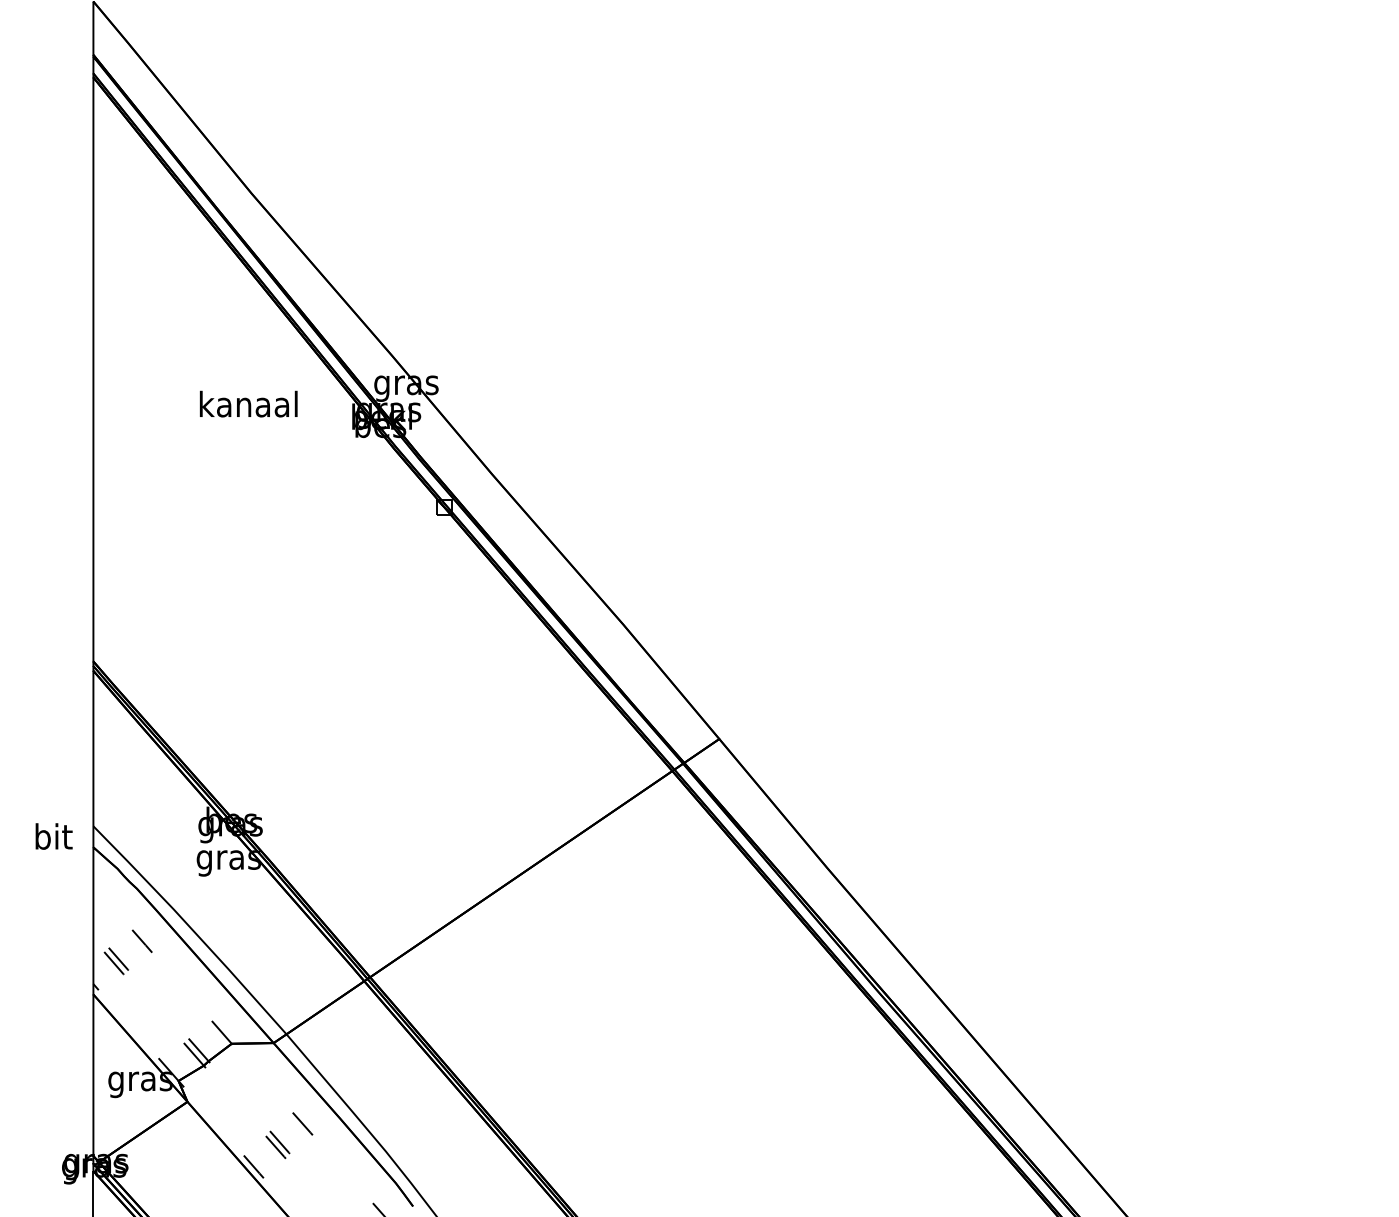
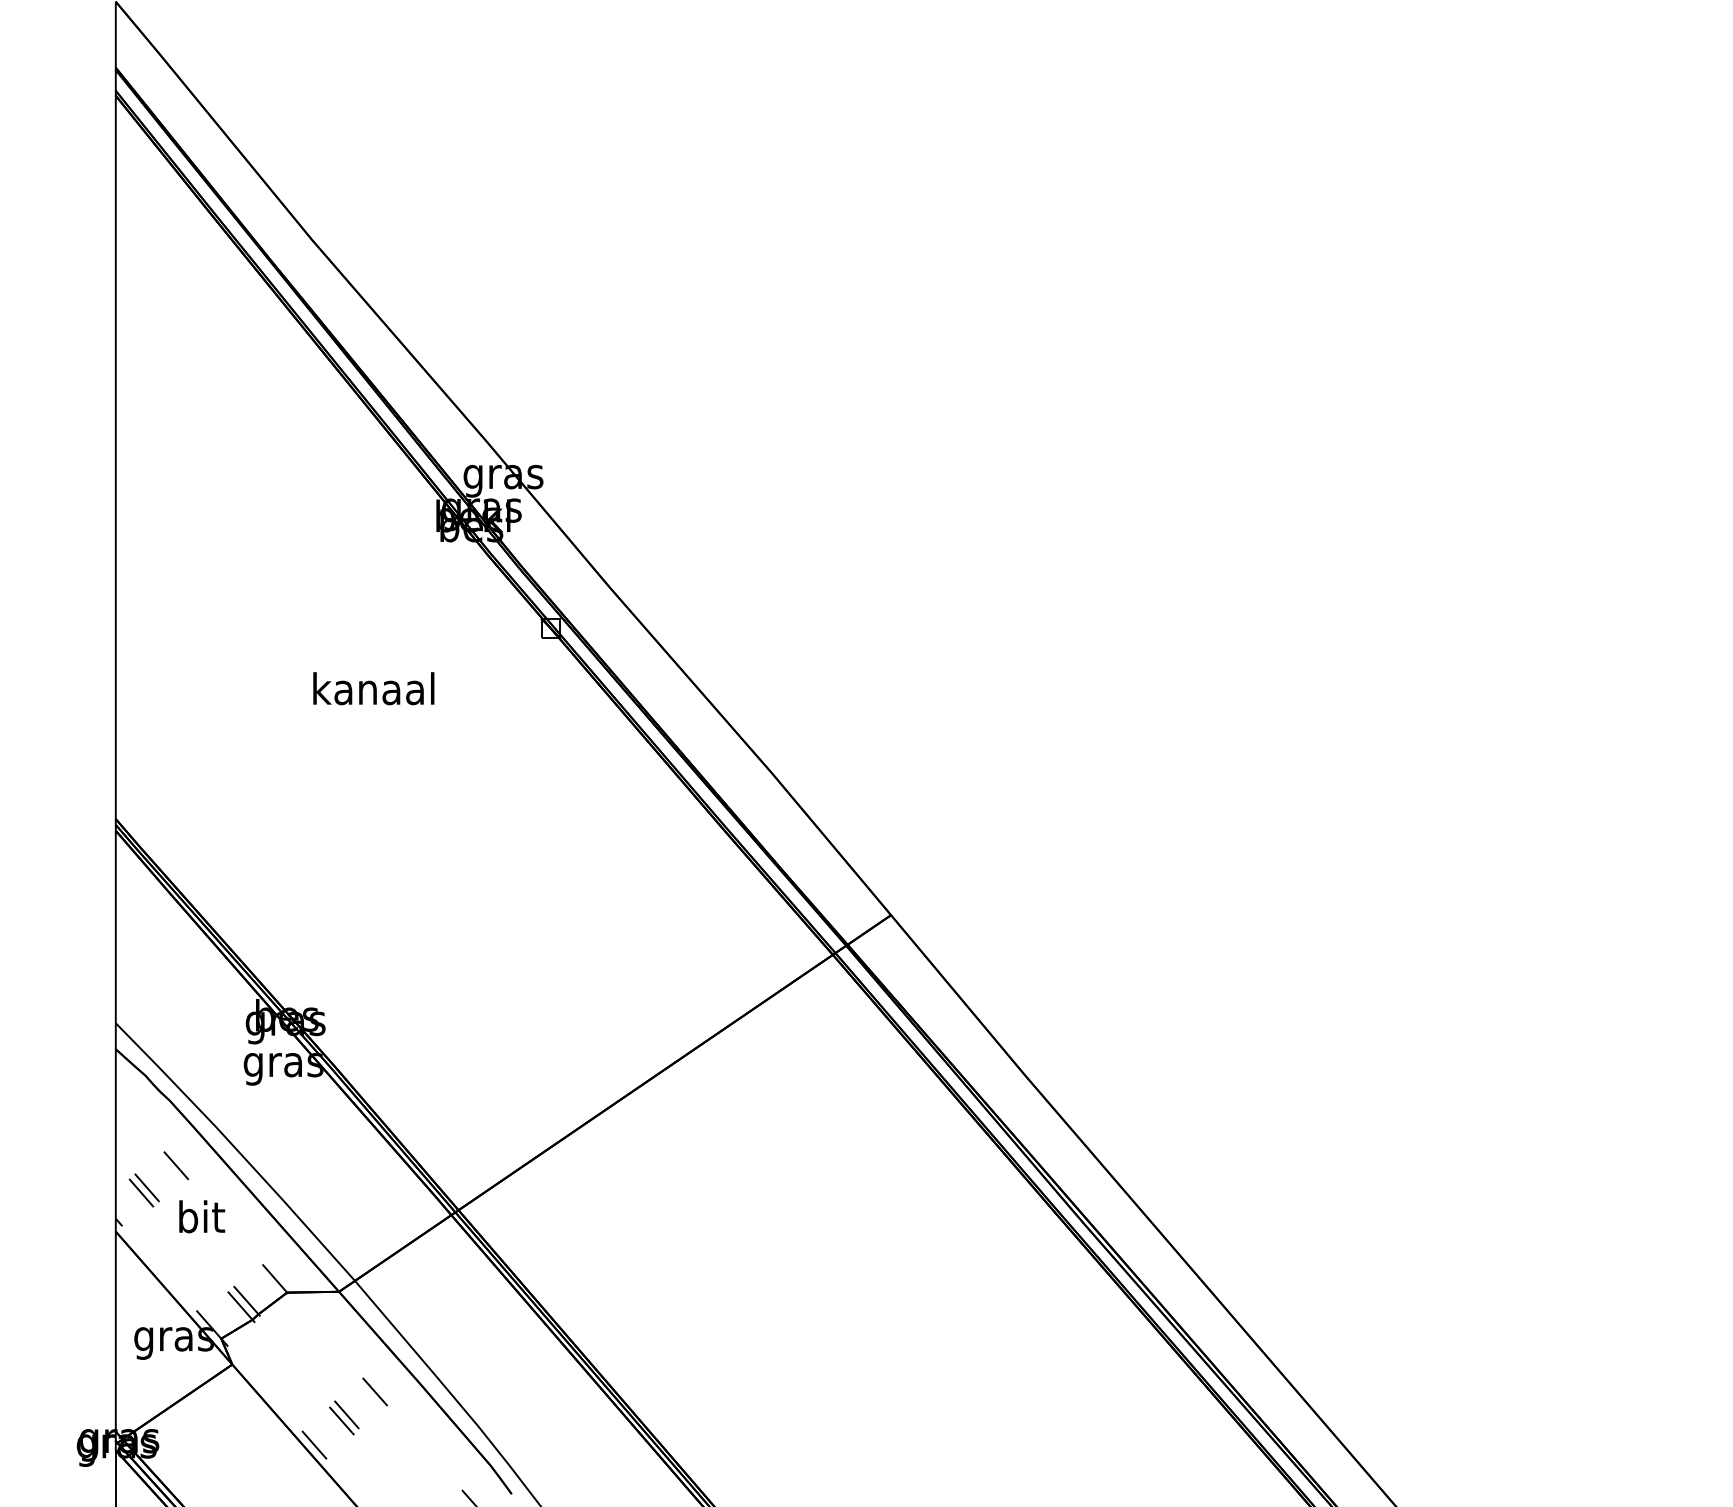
text: (248, 403) -> (373, 687), moved
text: (53, 836) -> (201, 1216), moved

